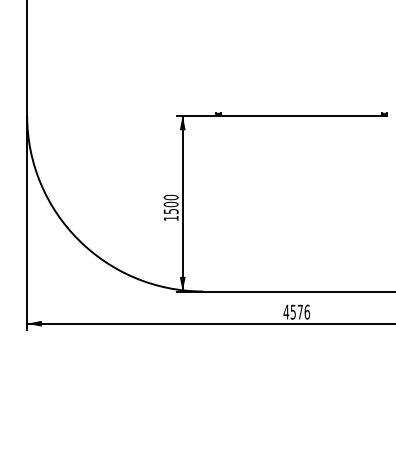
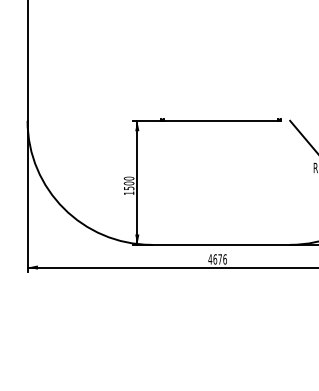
text: (293, 312) -> (215, 259), 4576 -> 4676

